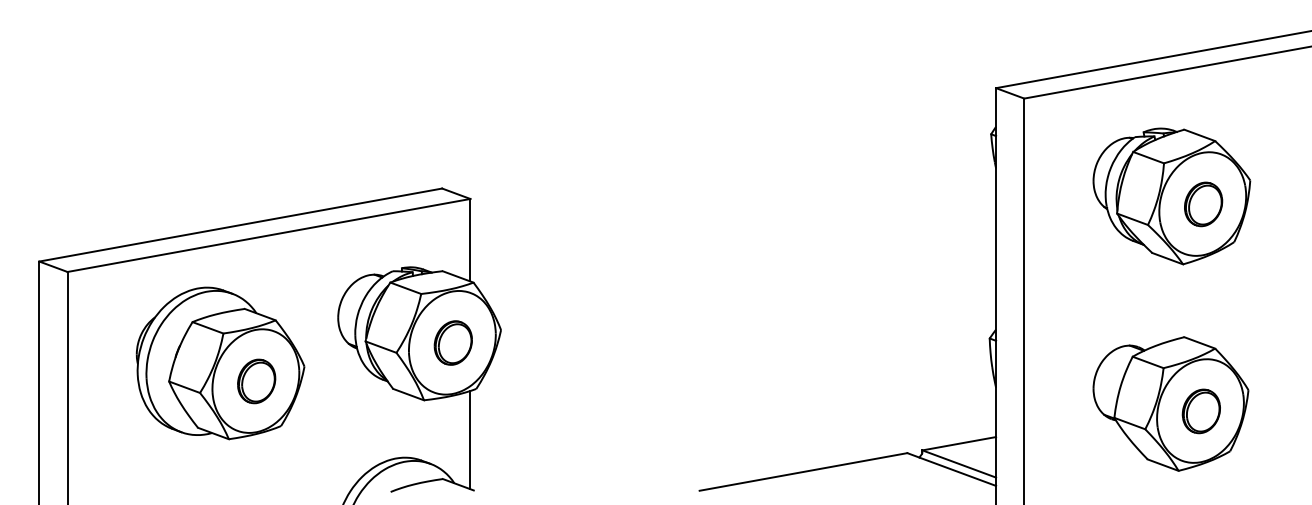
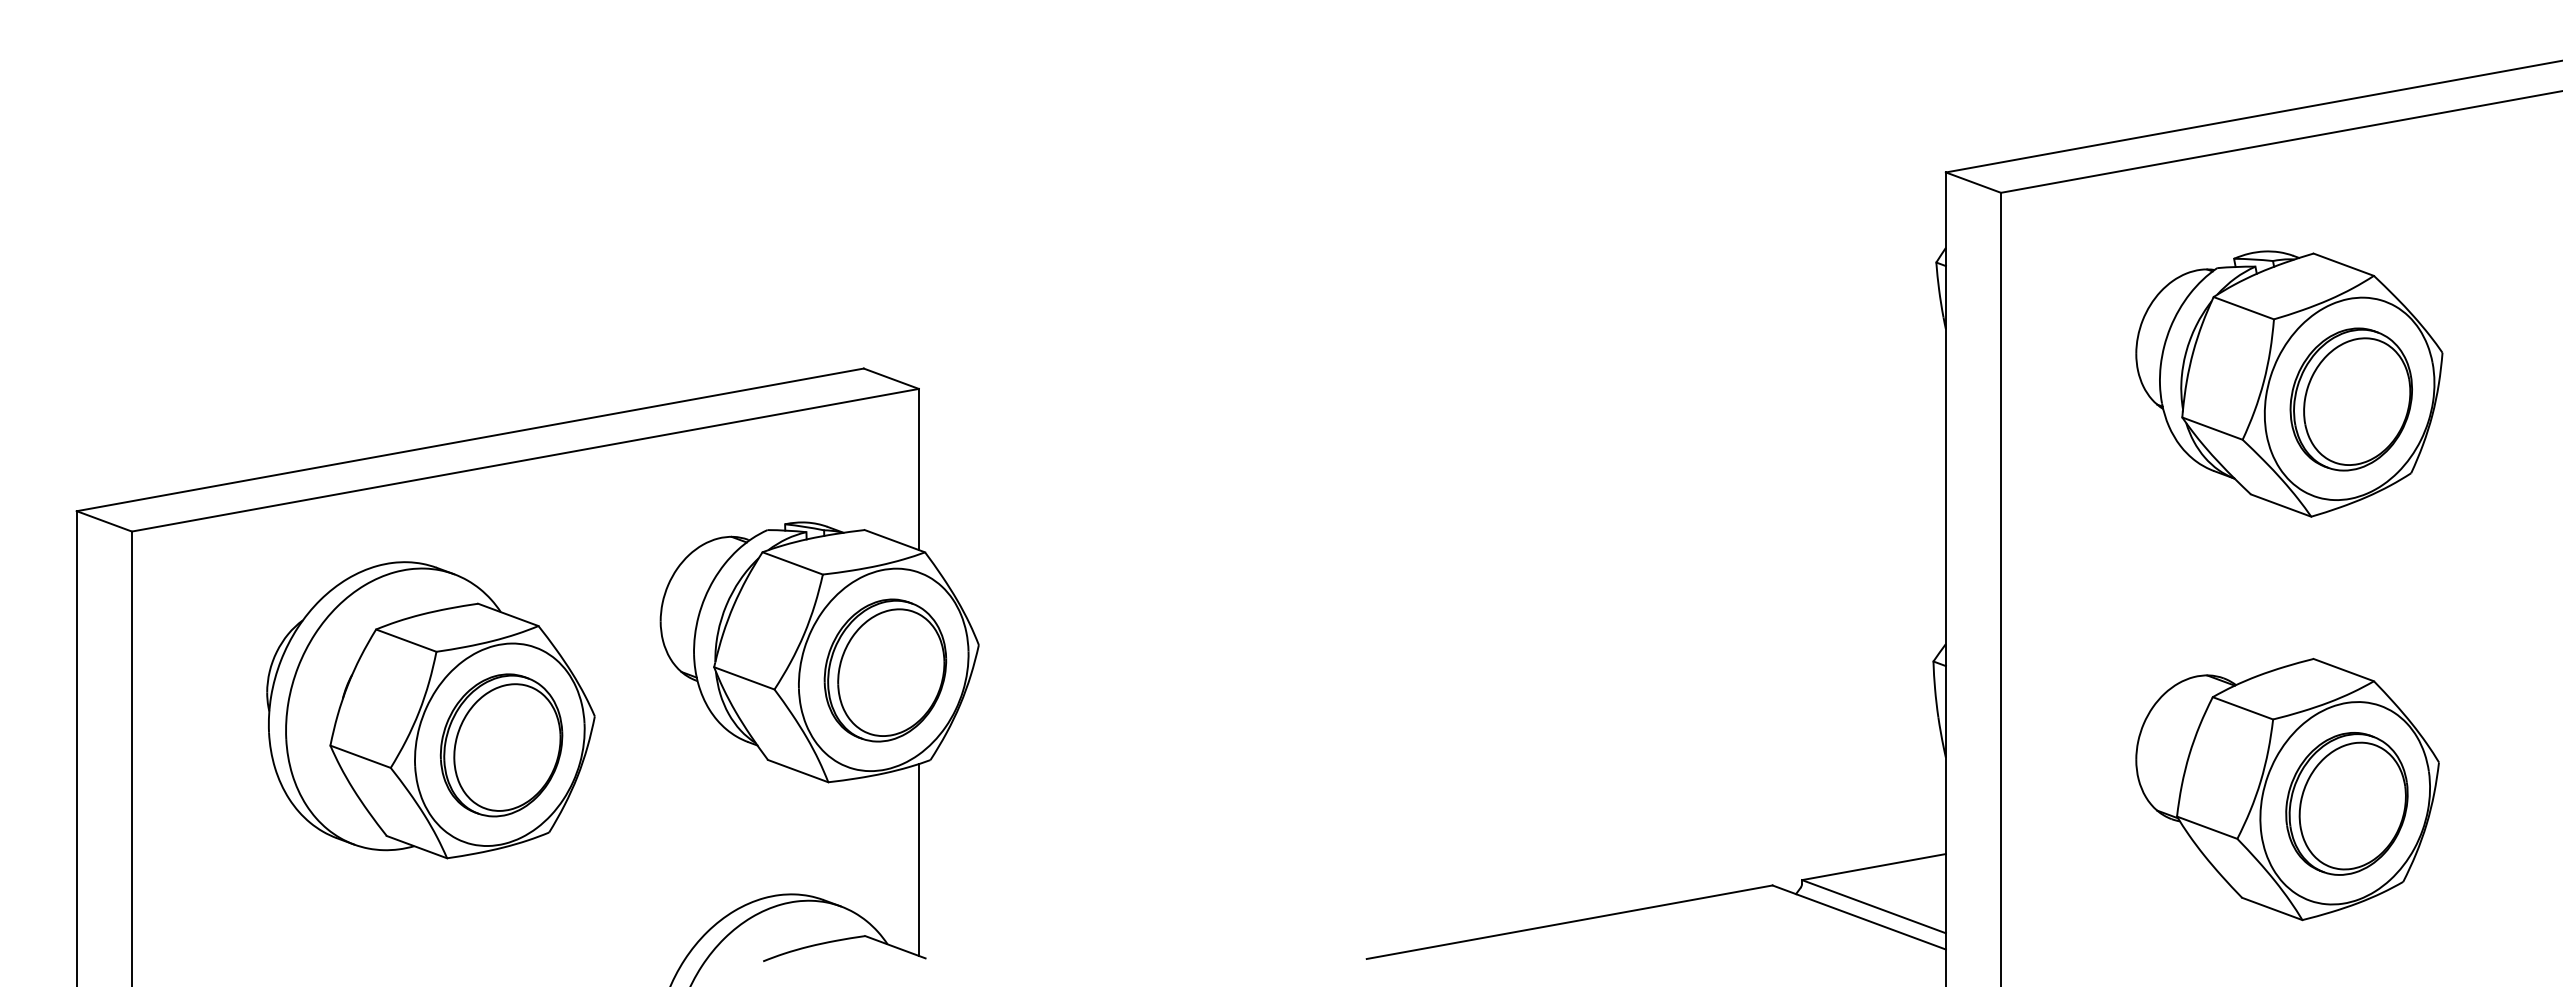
part: (1203, 204) -> (2351, 399), size x1.67
part: (453, 342) -> (885, 669), size x1.67
part: (256, 381) -> (501, 745), size x1.67
part: (1201, 411) -> (2347, 804), size x1.67

